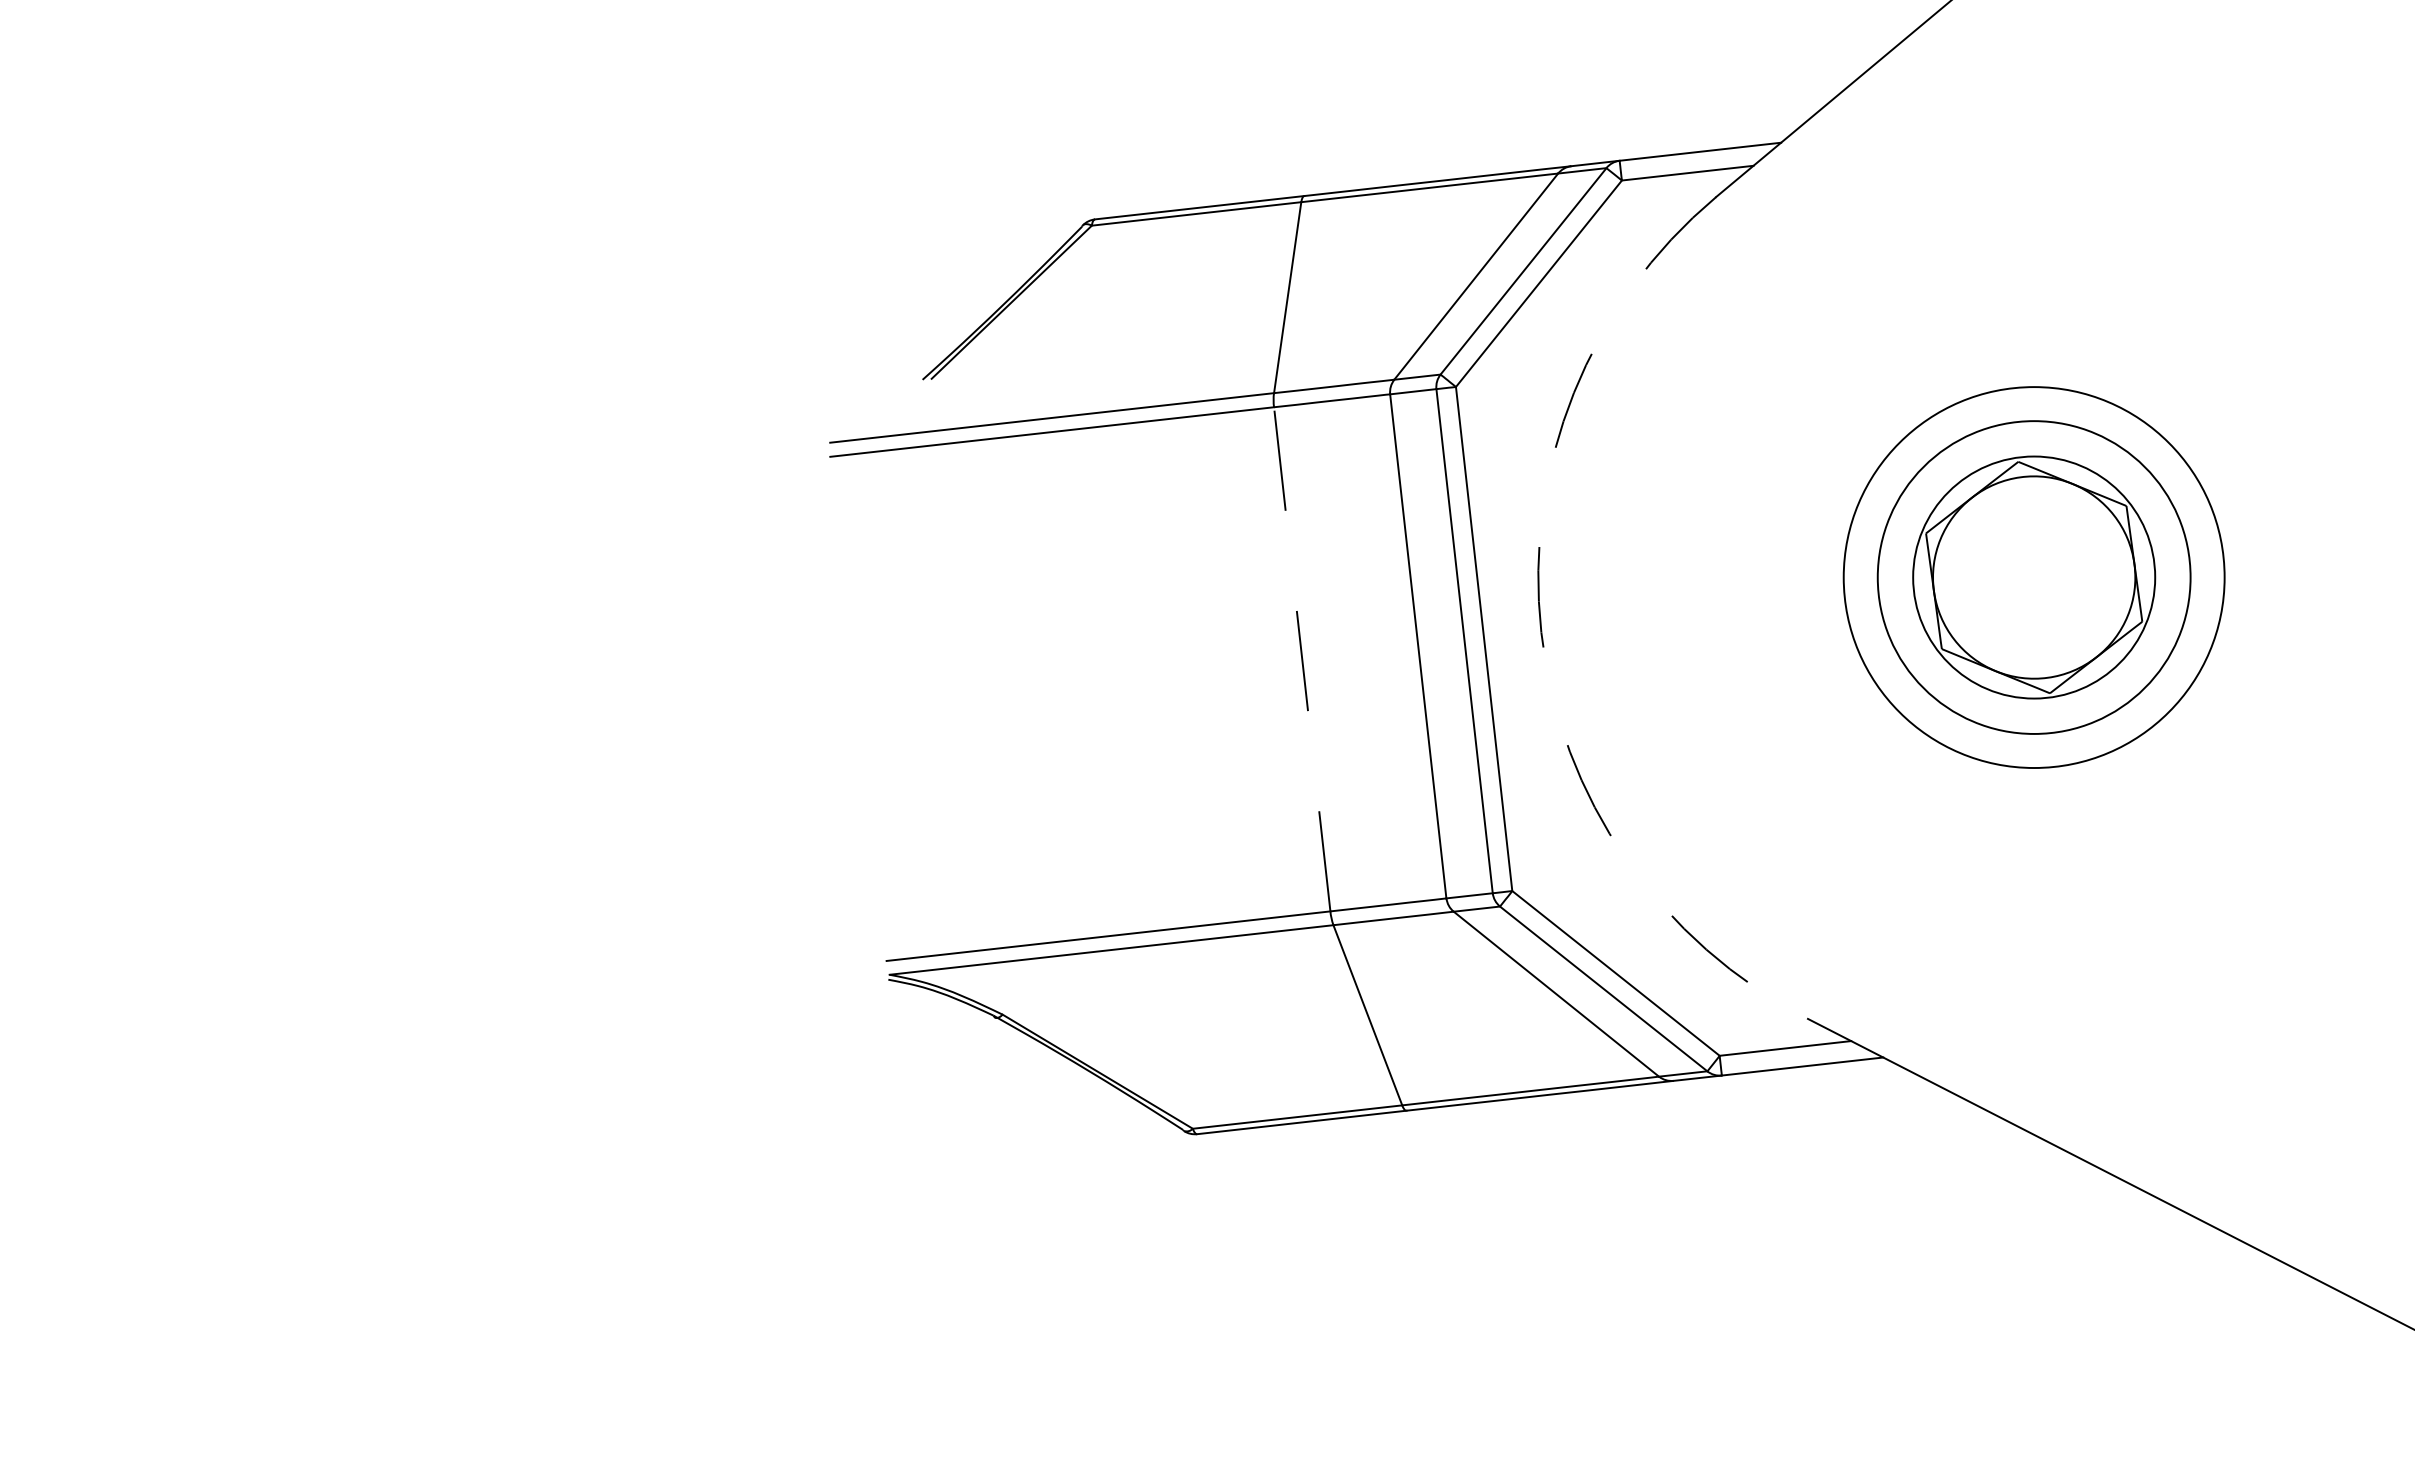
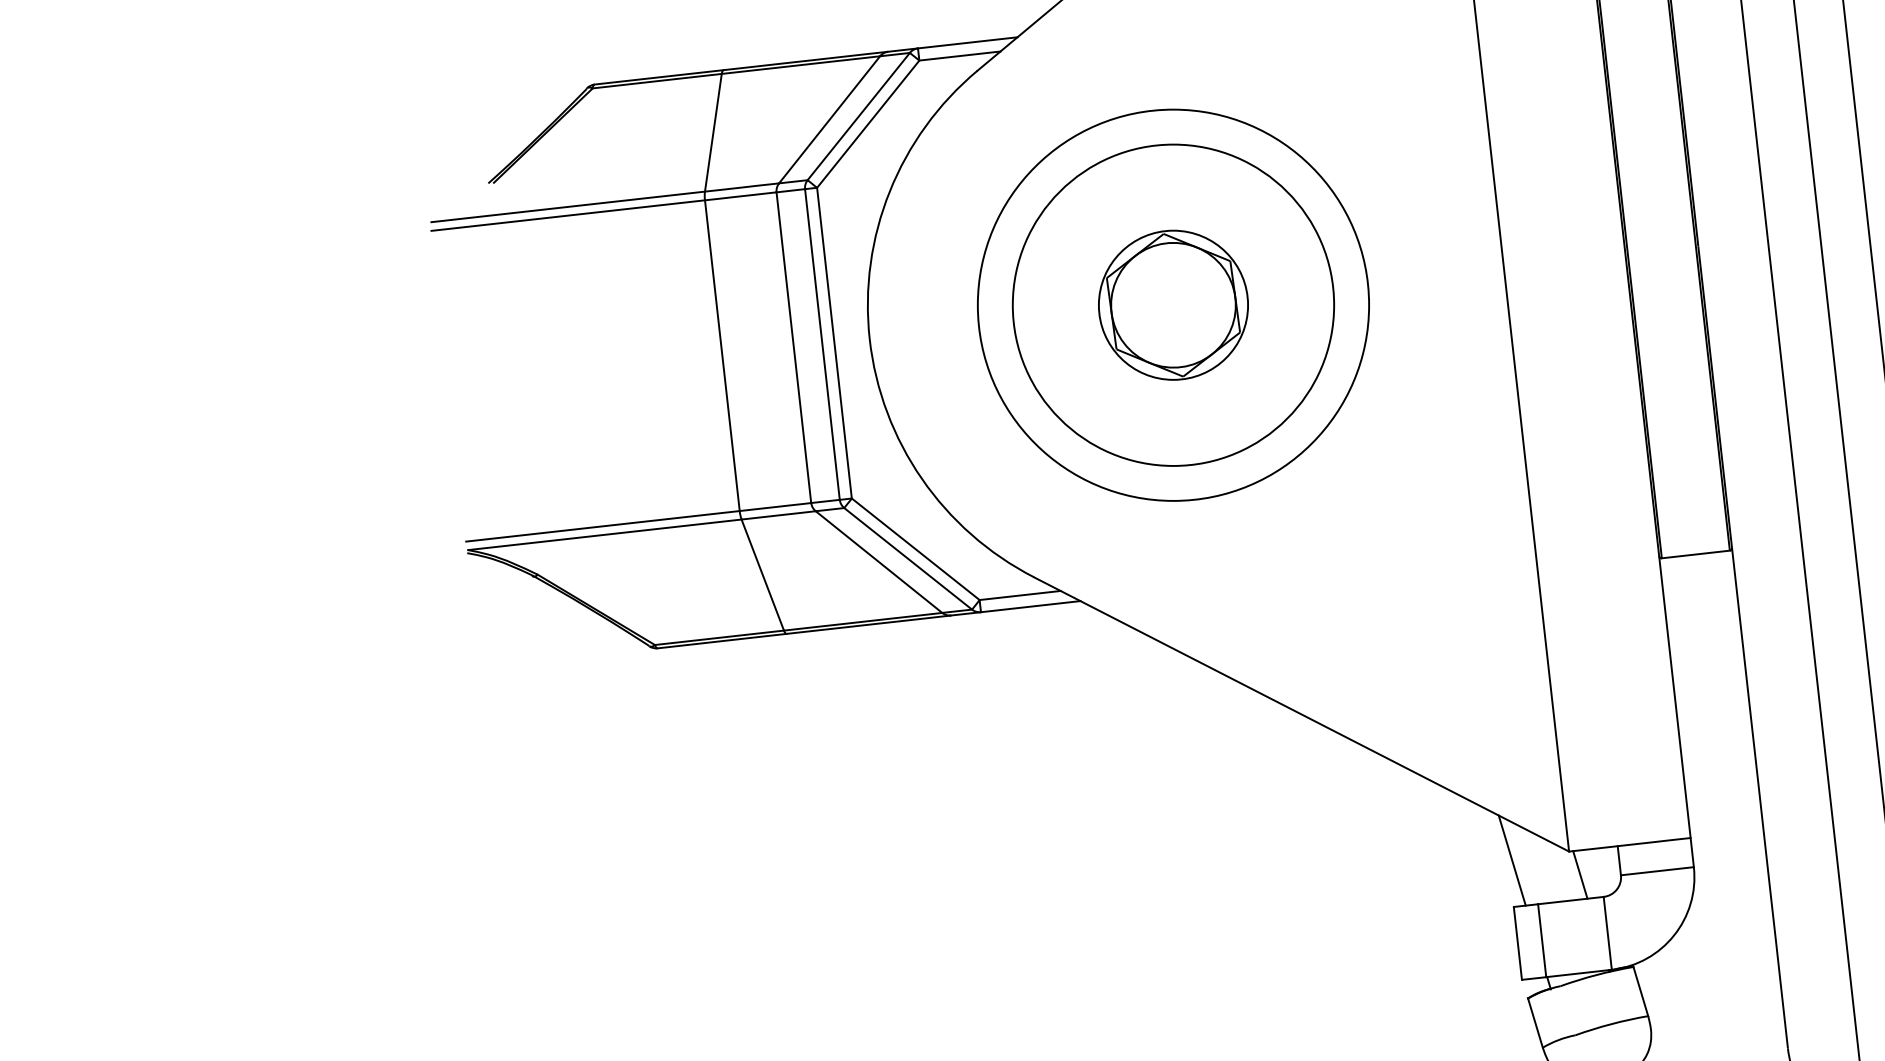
circle: (2034, 576) -> (1173, 304), size x1.67
circle: (2034, 576) -> (1173, 304), size x1.67
arc: (1540, 633) -> (869, 339), dashed -> solid
line: (1302, 659) -> (722, 355), dashed -> solid

